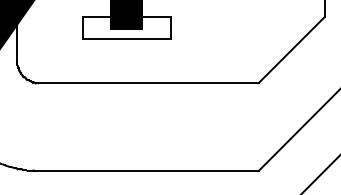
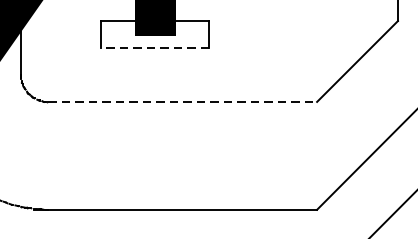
line: (126, 39) -> (155, 48), solid -> dashed
line: (149, 83) -> (183, 102), solid -> dashed

